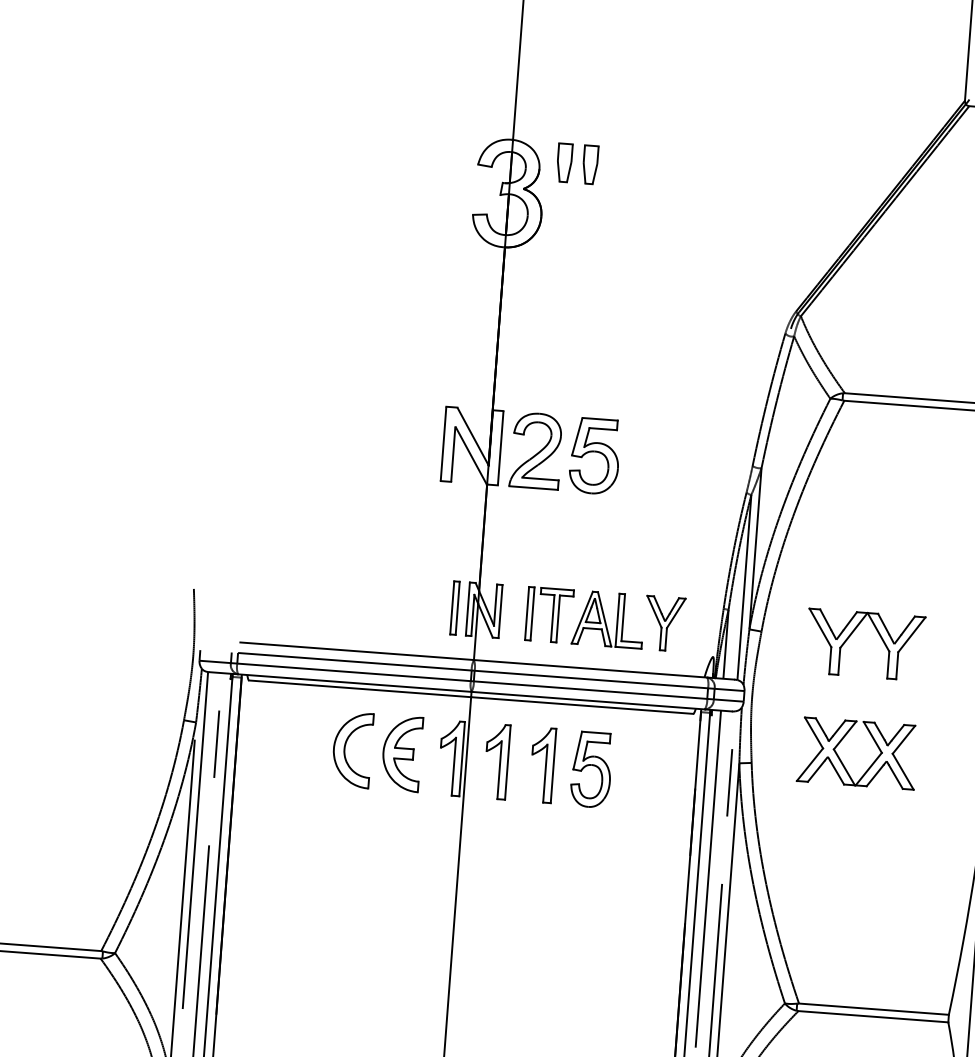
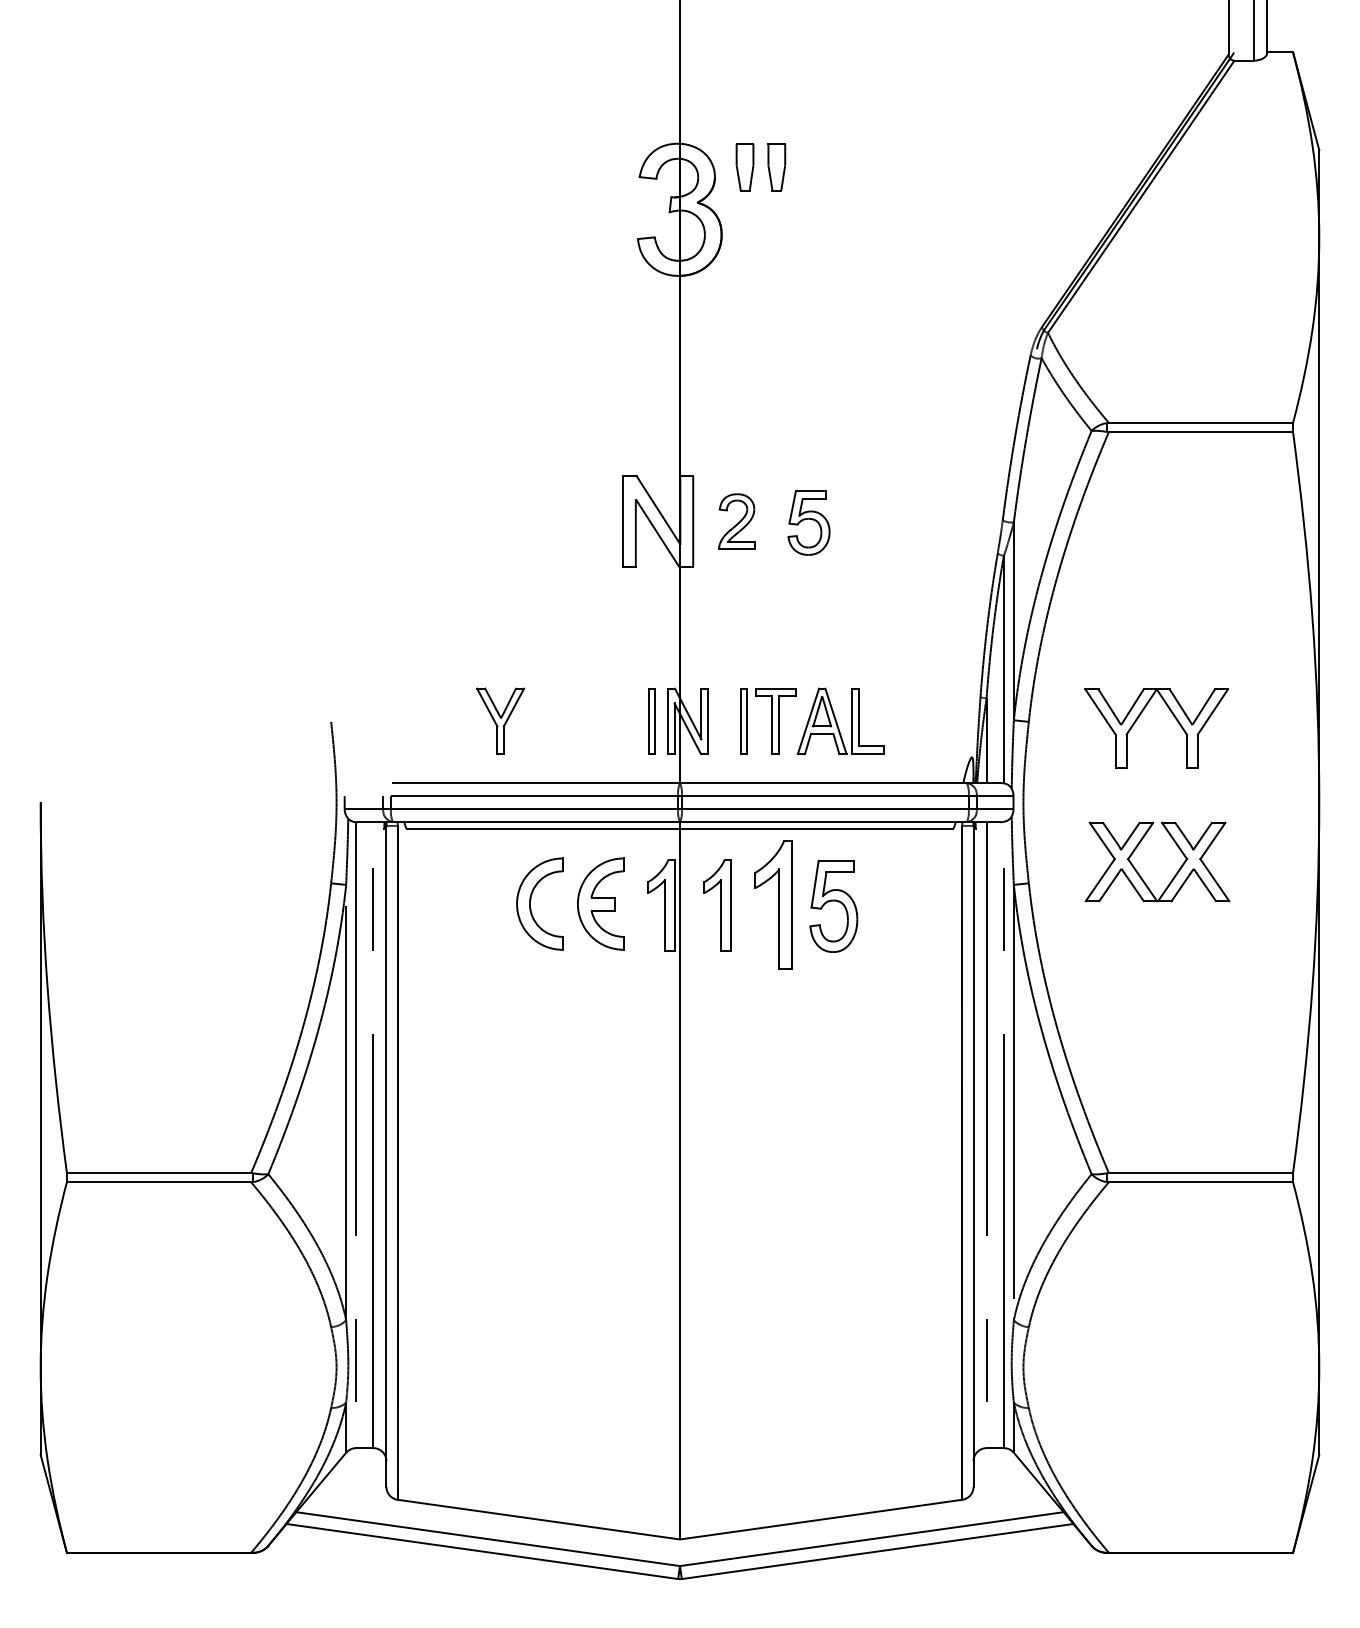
part: (535, 450) -> (736, 521), size x0.6
part: (594, 455) -> (808, 522), size x0.7
part: (664, 623) -> (500, 720), moved
part: (542, 765) -> (773, 905), size x1.4

